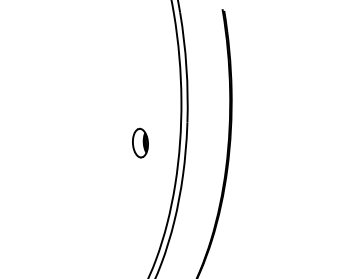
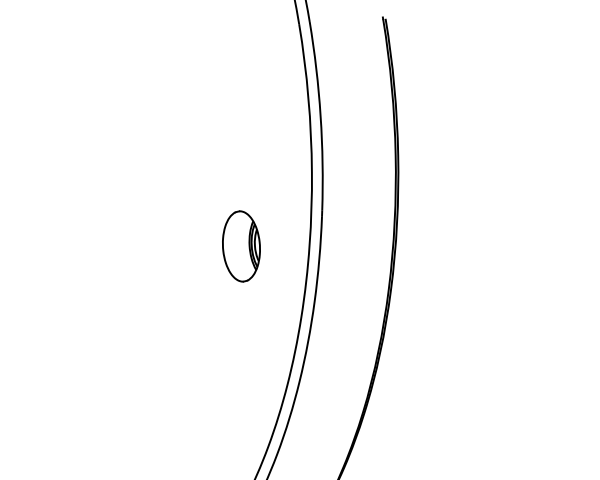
part: (140, 142) -> (241, 245), size x1.43

